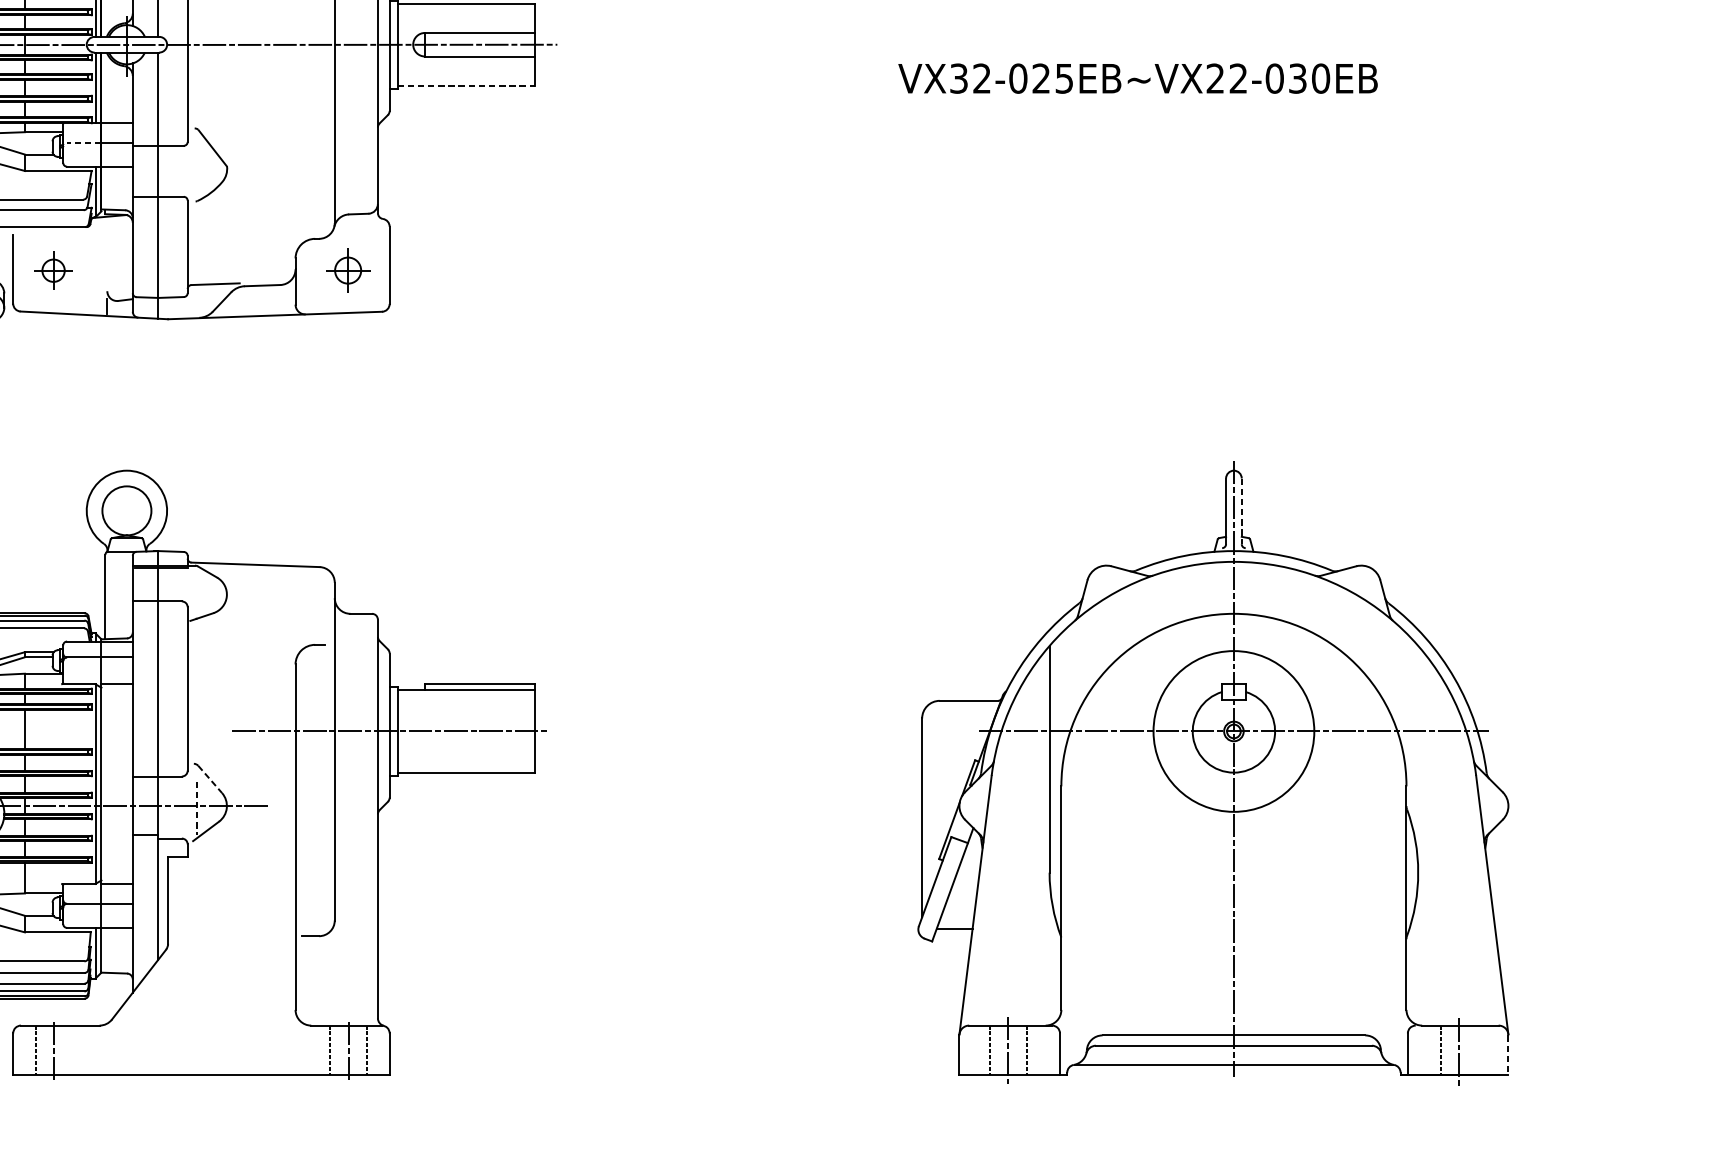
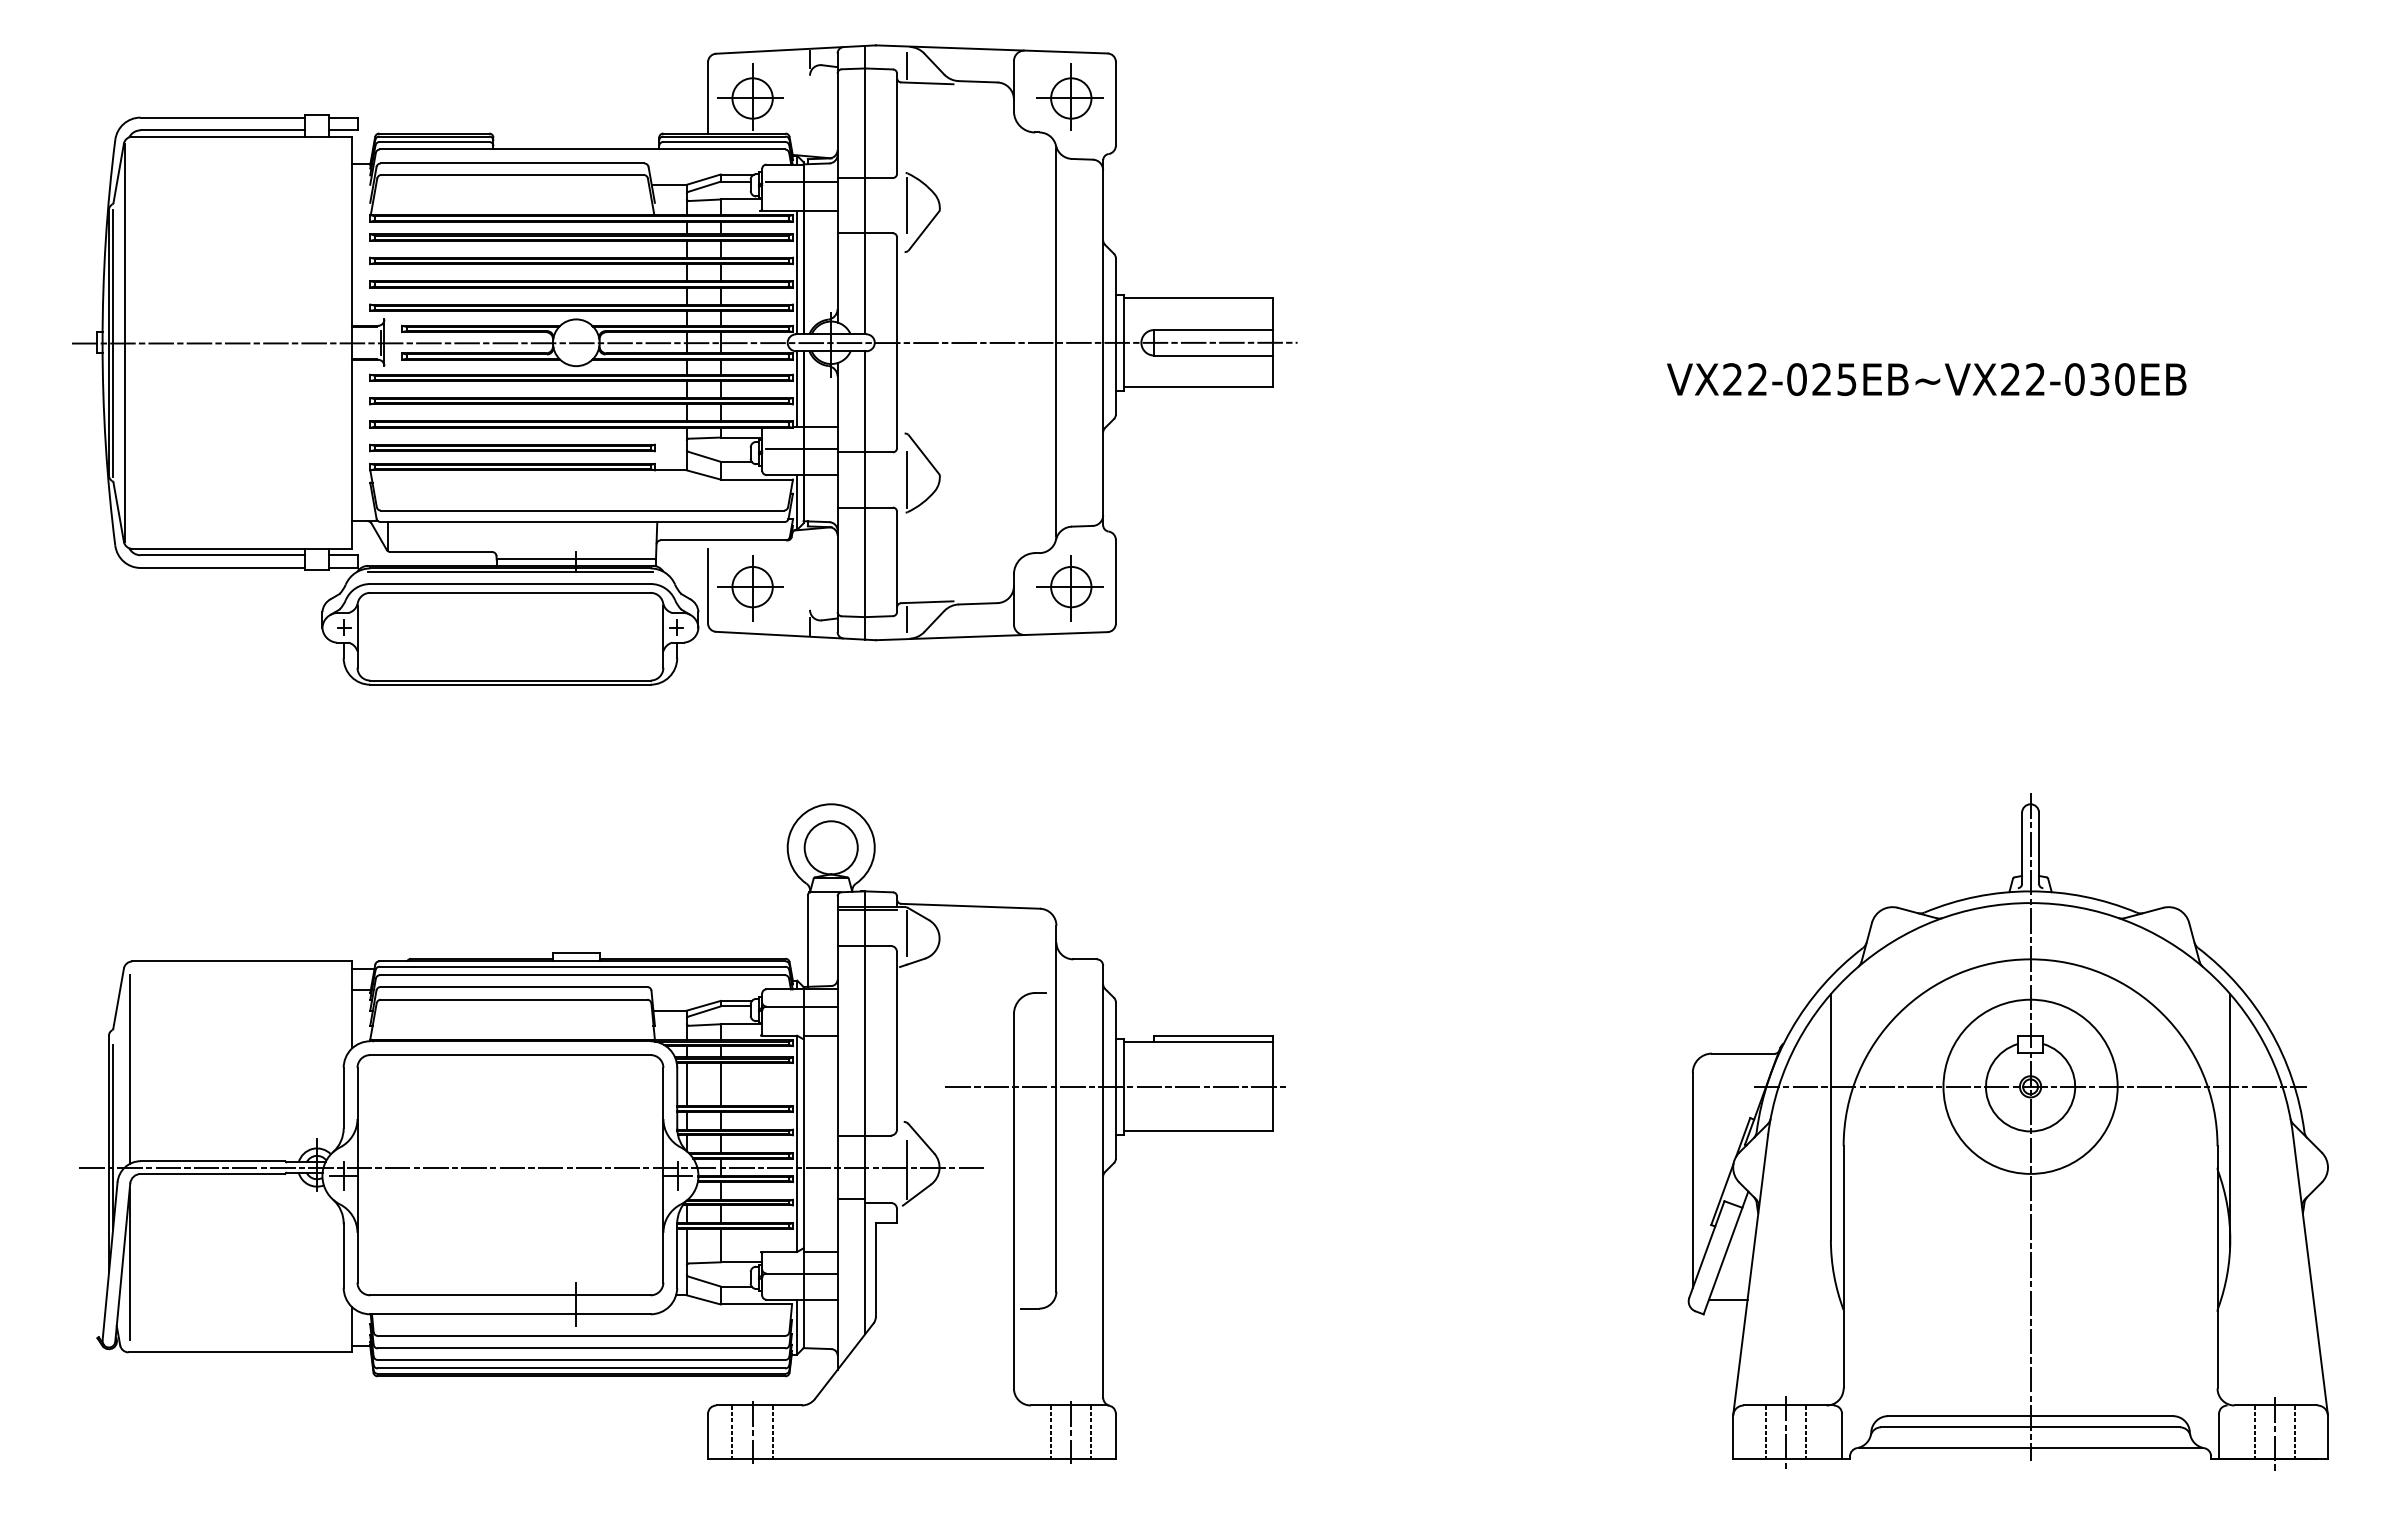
text: (958, 78) -> (1732, 379), VX32-025EB~VX22-030EB -> VX22-025EB~VX22-030EB
line: (466, 85) -> (1199, 387), dashed -> solid
line: (84, 142) -> (785, 448), dashed -> solid
line: (196, 170) -> (906, 479), added
part: (52, 271) -> (750, 588), size x1.67
part: (346, 271) -> (1069, 588), size x1.43
line: (196, 300) -> (906, 619), added
line: (1242, 511) -> (2039, 848), dashed -> solid
line: (196, 589) -> (906, 933), added
line: (1418, 762) -> (2230, 1120), added
line: (210, 779) -> (921, 1138), dashed -> solid
line: (196, 807) -> (906, 1169), dashed -> solid
line: (72, 1049) -> (772, 1431), added
line: (1478, 1049) -> (2295, 1431), added
line: (1508, 1055) -> (2328, 1437), dashed -> solid

